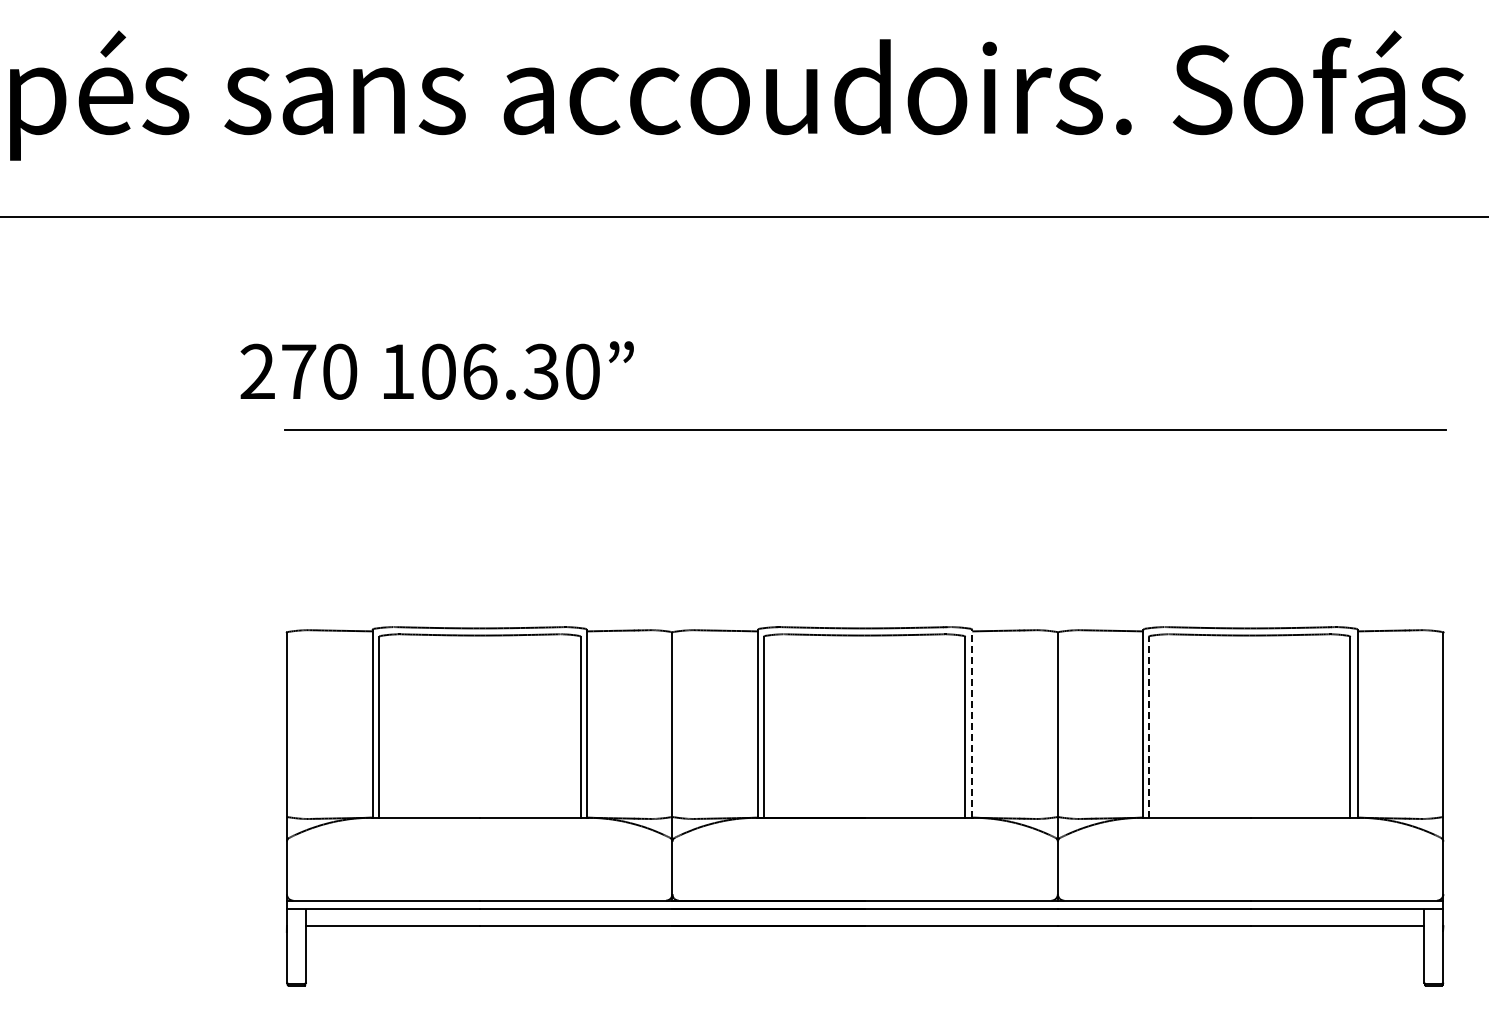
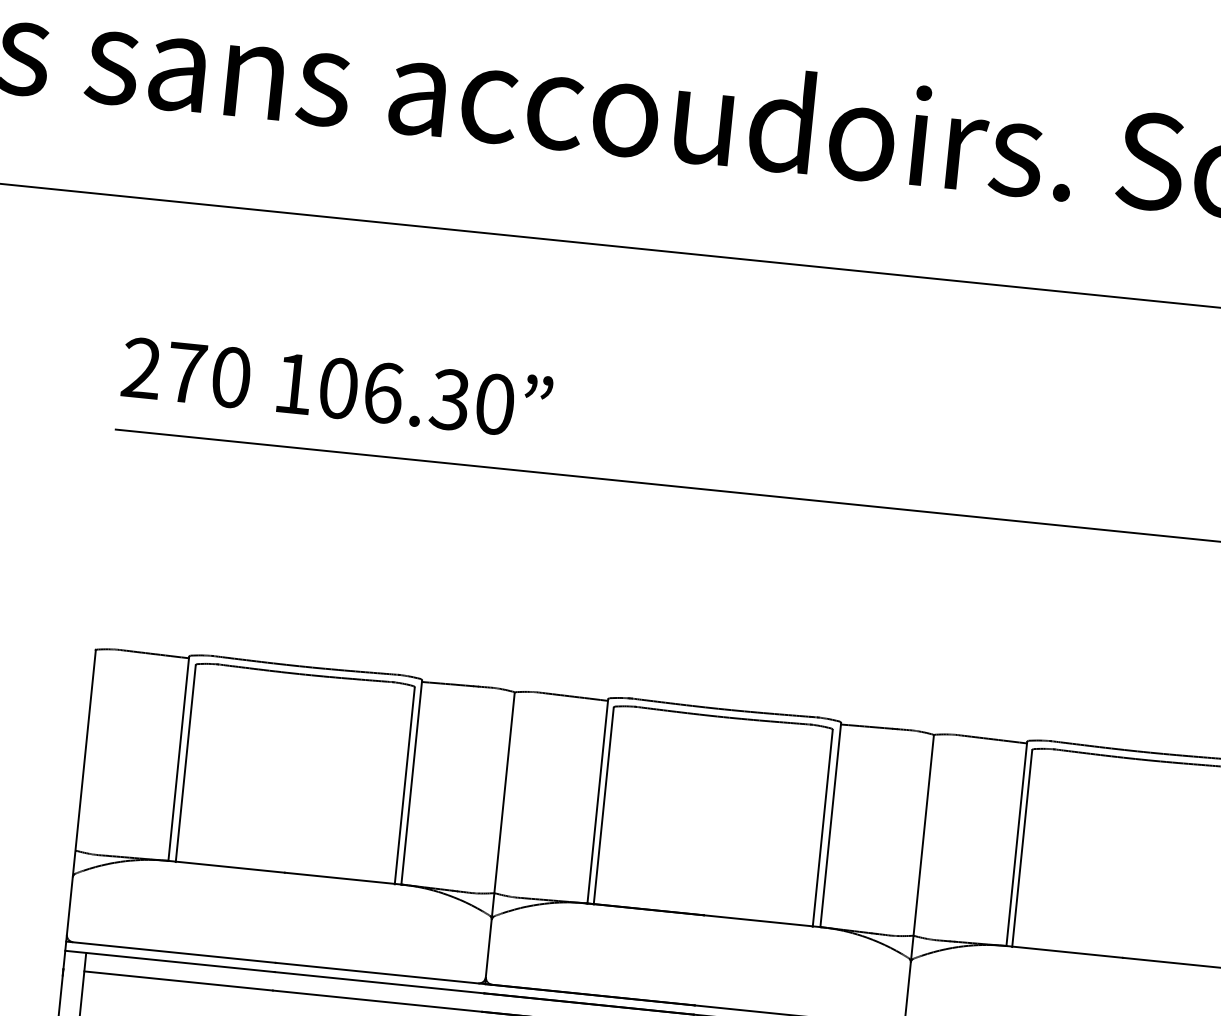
text: (436, 370) -> (336, 386), moved
line: (972, 723) -> (831, 824), dashed -> solid
line: (1148, 727) -> (1021, 848), dashed -> solid

